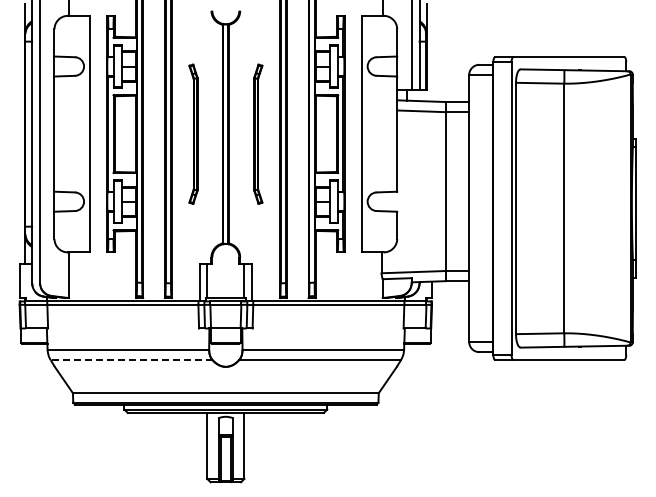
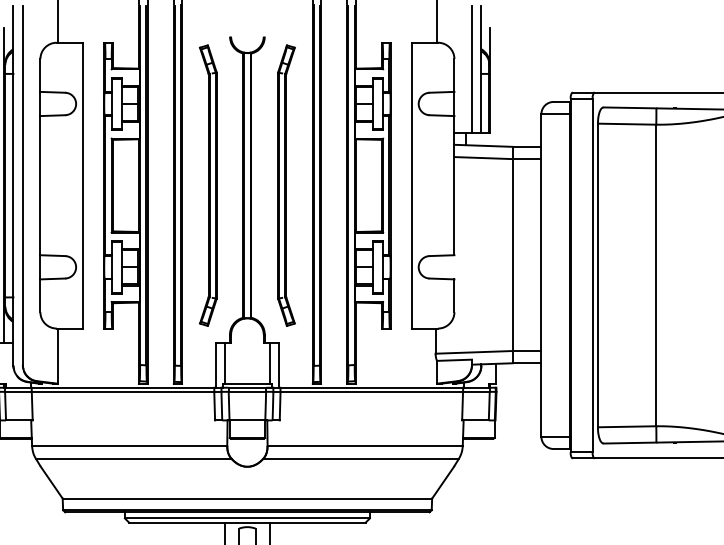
part: (193, 134) -> (208, 186), size x1.67
part: (258, 134) -> (286, 186), size x1.67
line: (131, 360) -> (133, 459), dashed -> solid

